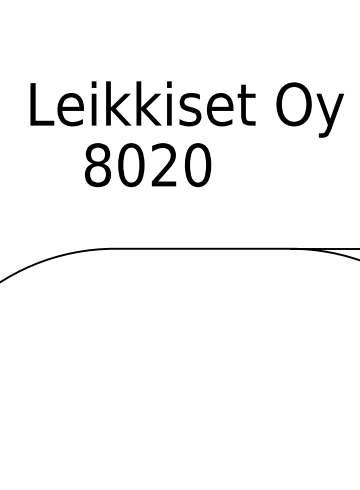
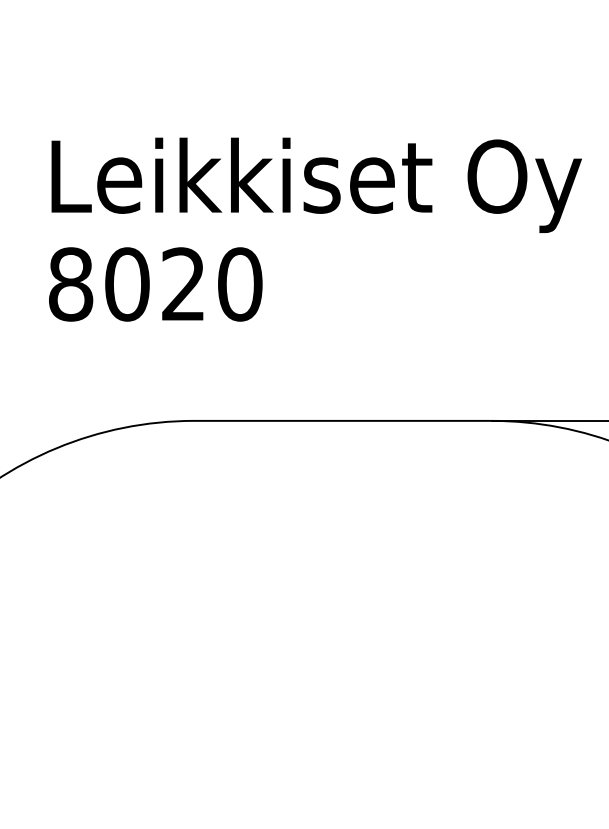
text: (148, 165) -> (156, 285), moved

